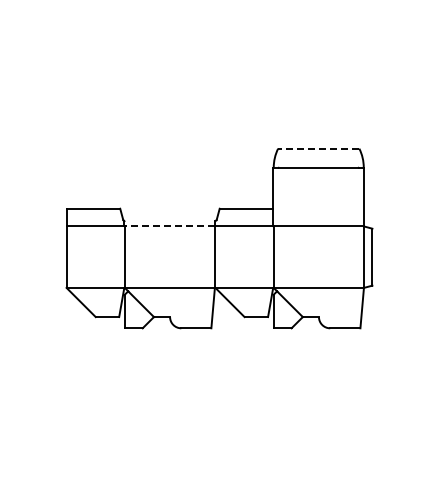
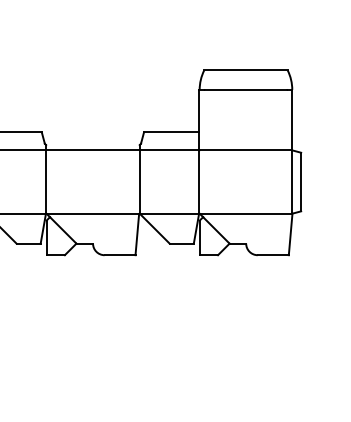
line: (318, 148) -> (245, 70), dashed -> solid
line: (169, 226) -> (92, 150), dashed -> solid

